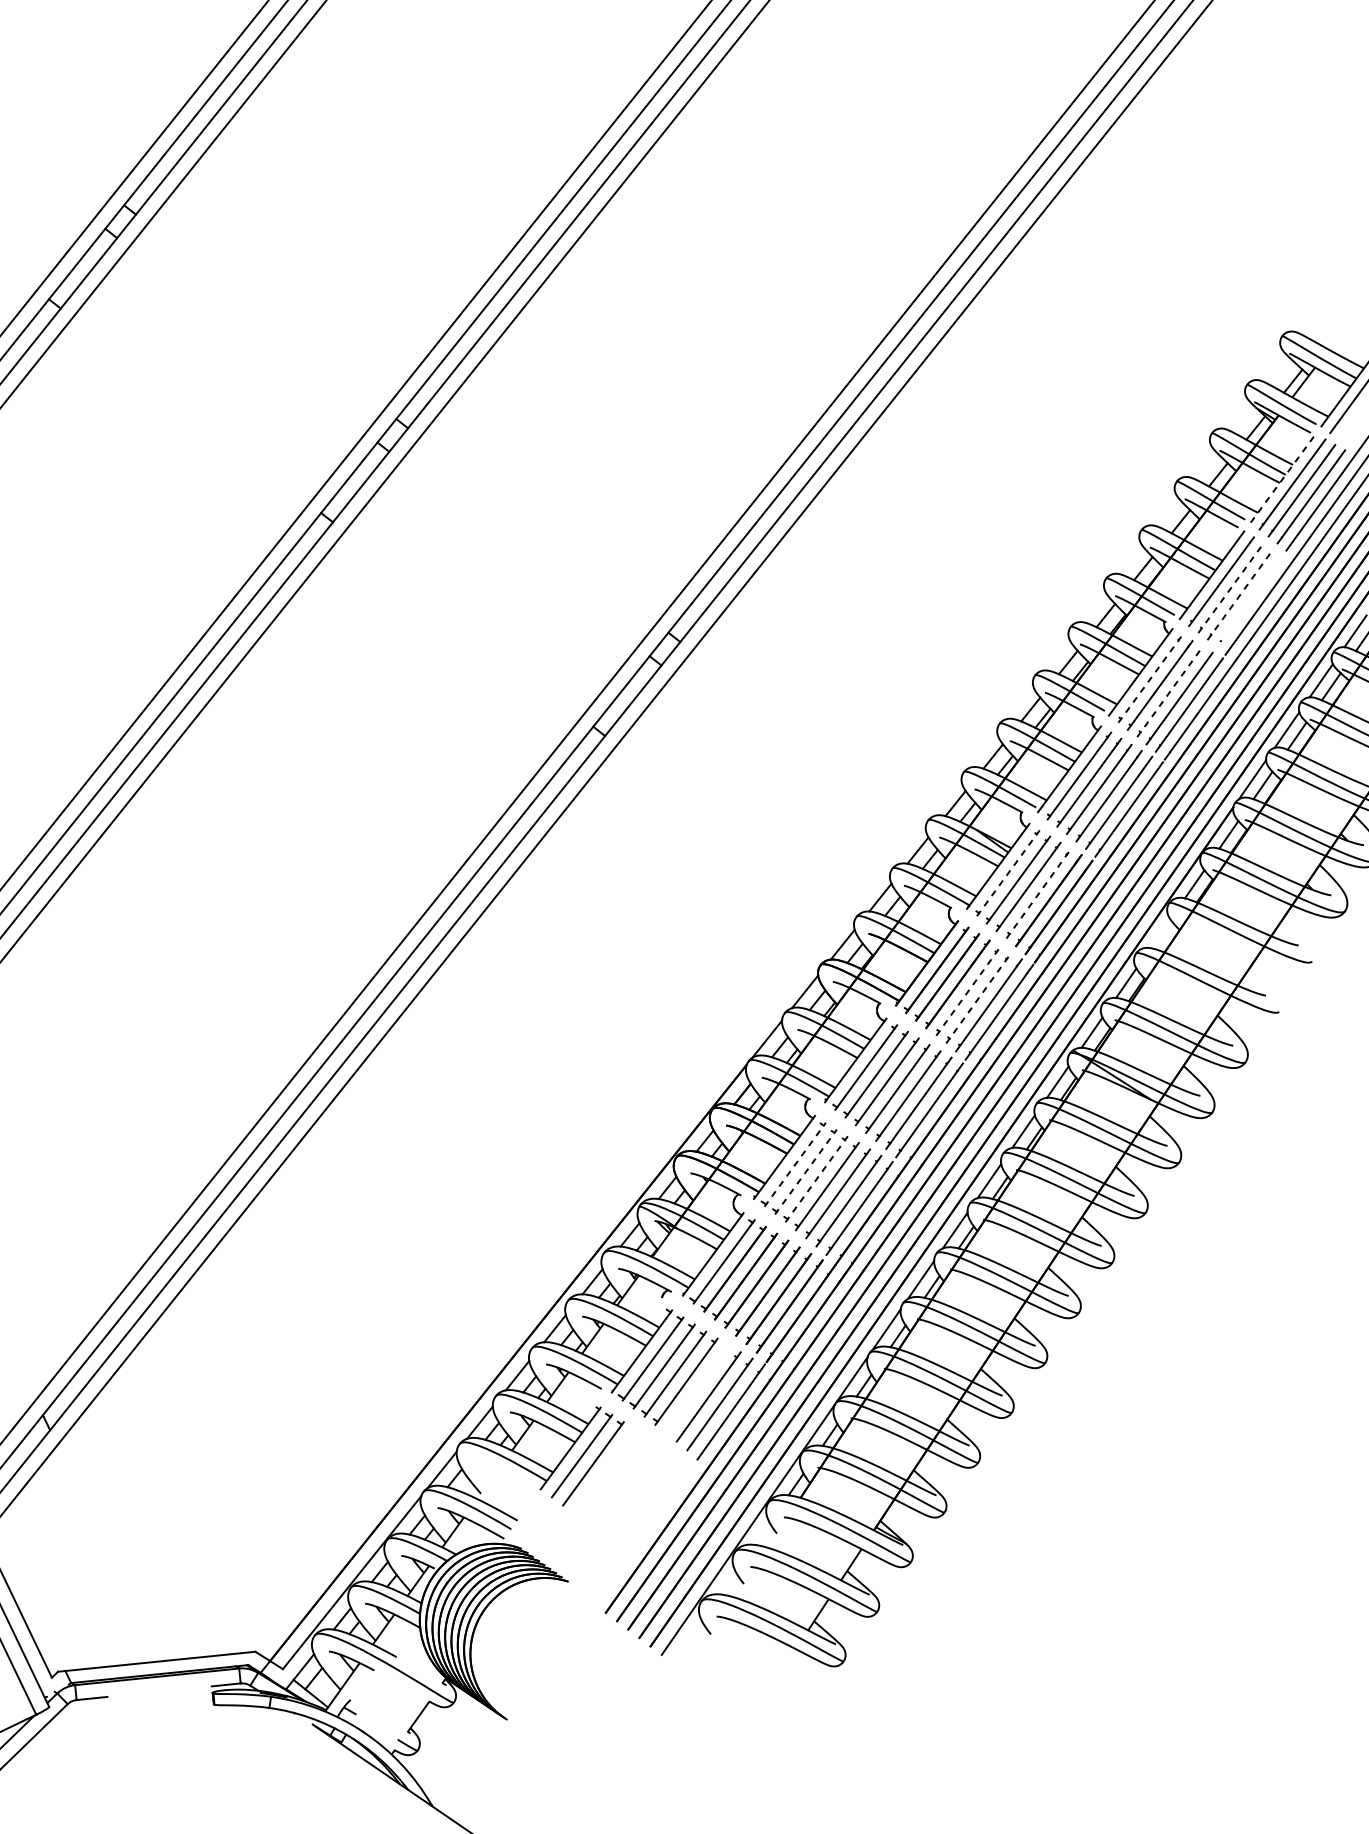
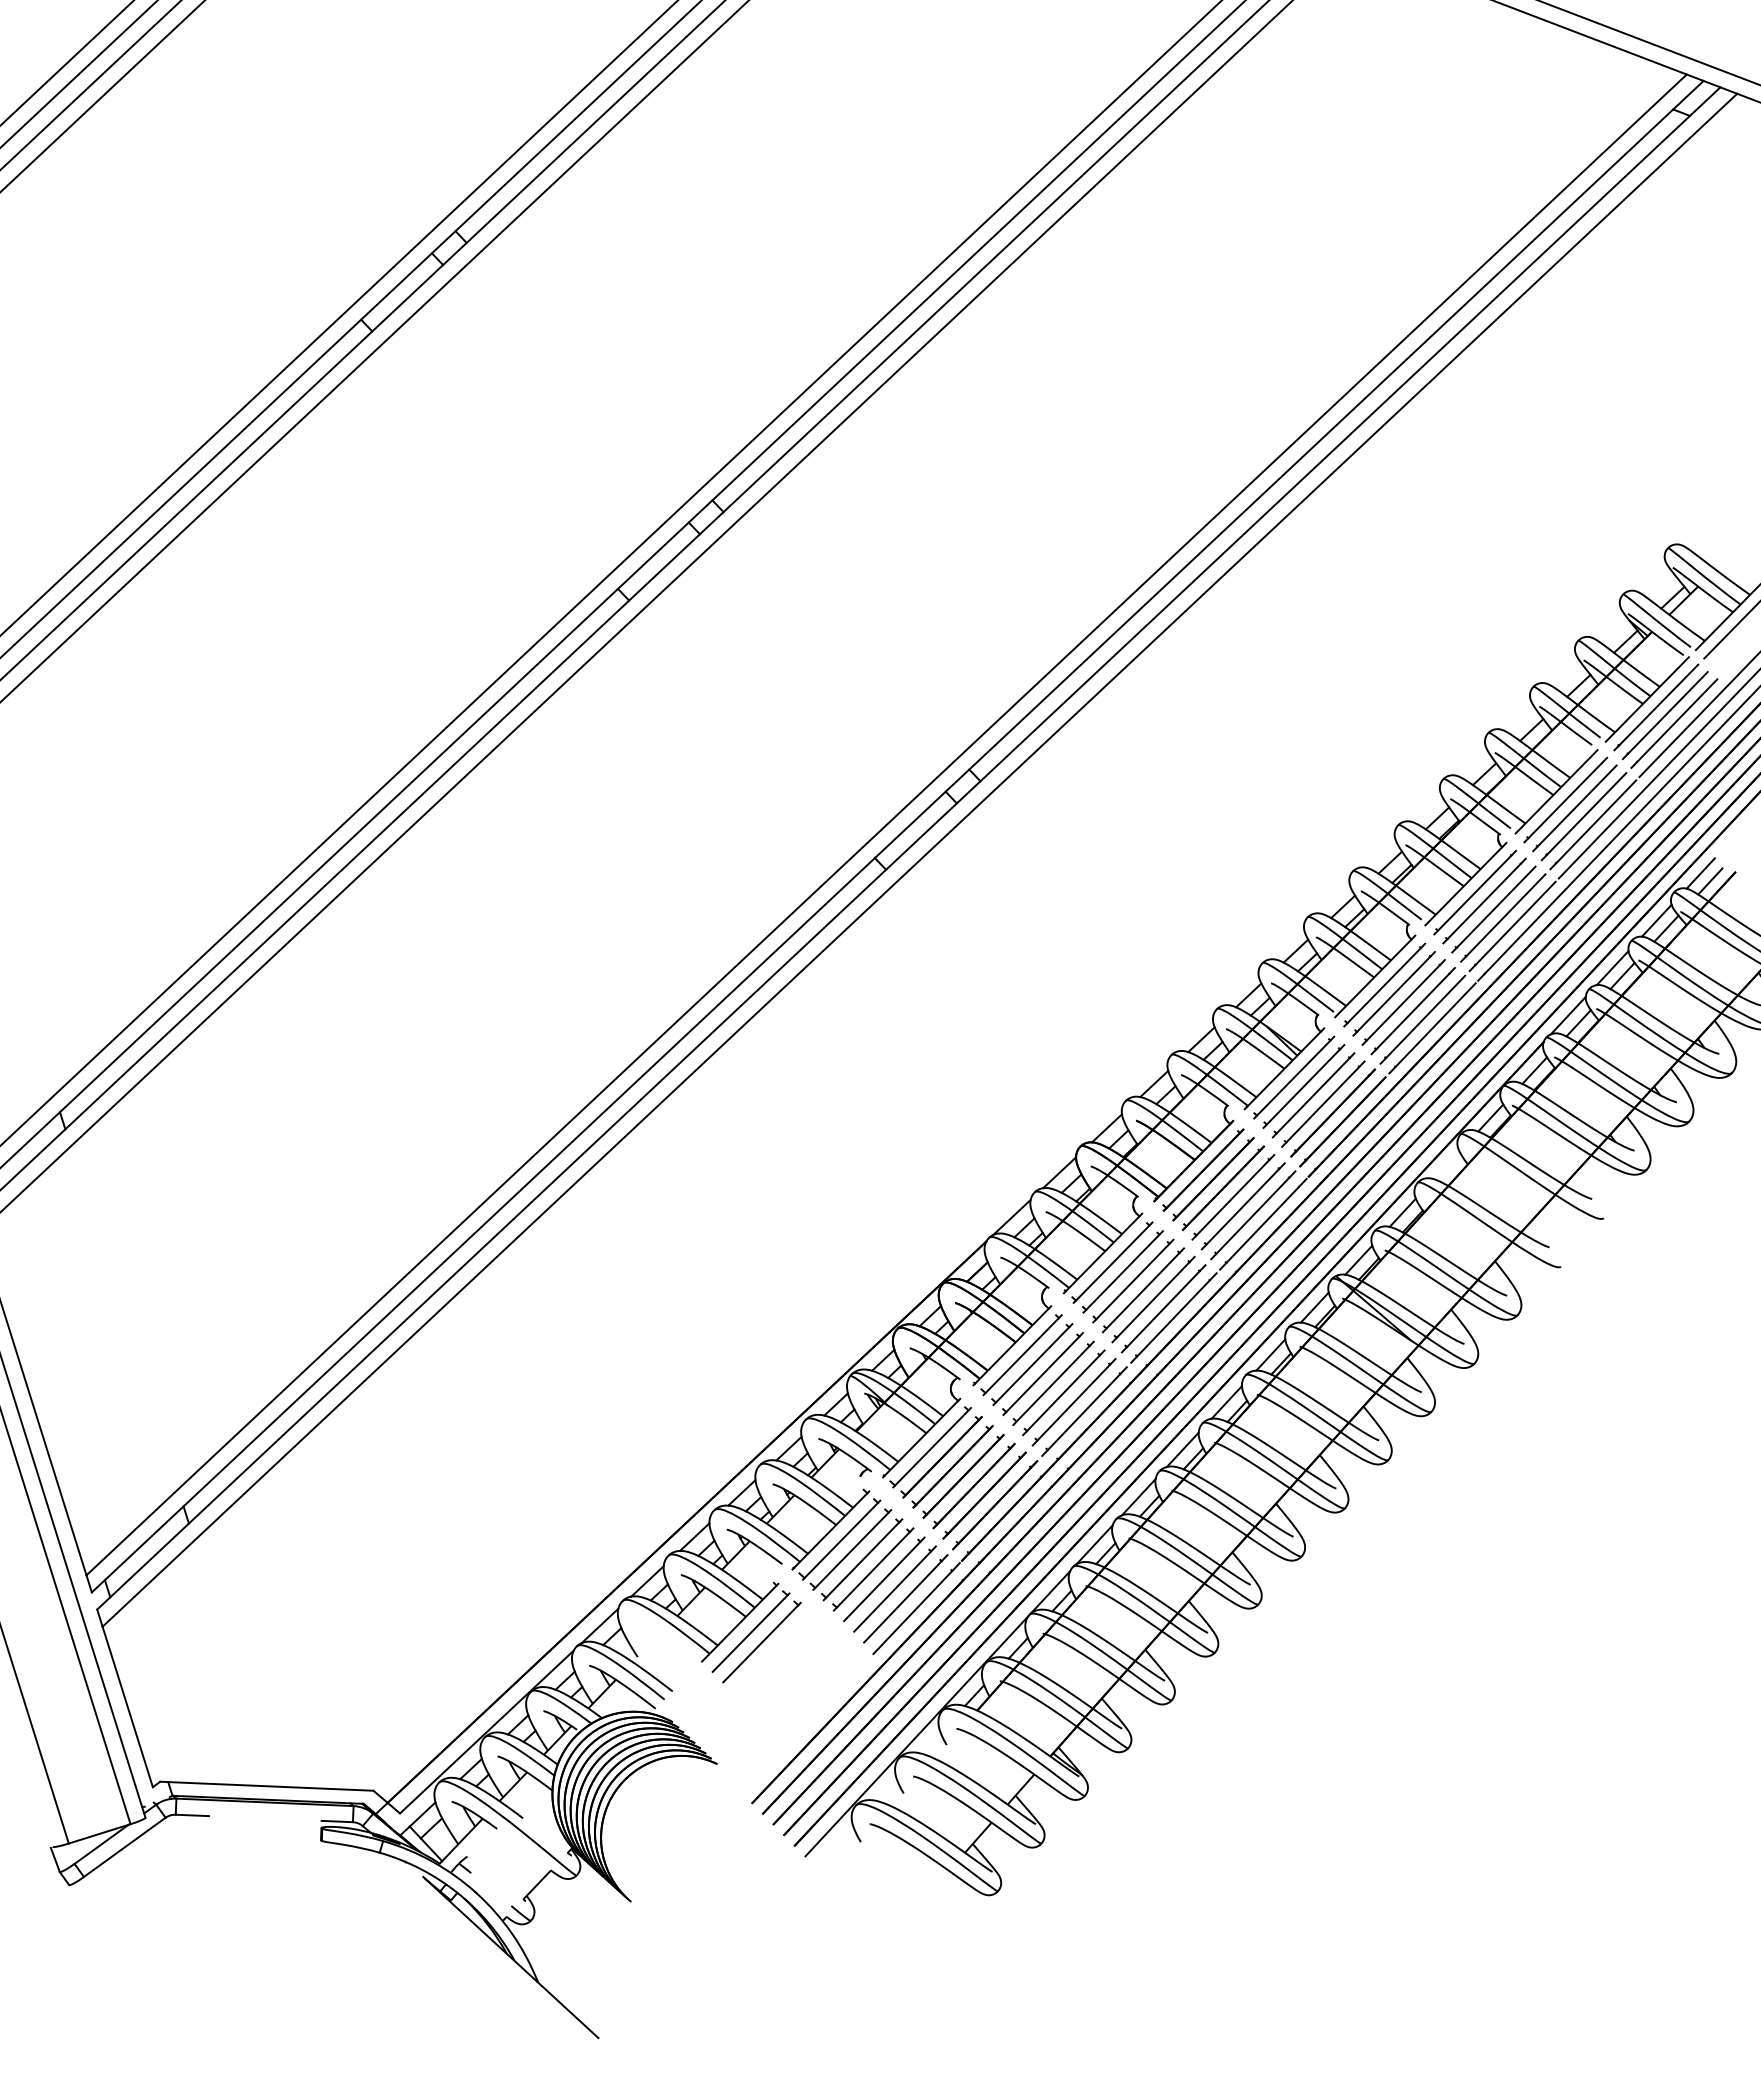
line: (1283, 478) -> (1647, 699), dashed -> solid
line: (1230, 588) -> (1574, 808), dashed -> solid
line: (1240, 594) -> (1584, 816), dashed -> solid
line: (1250, 600) -> (1593, 824), added
line: (1150, 678) -> (1475, 892), dashed -> solid
line: (1169, 692) -> (1493, 909), dashed -> solid
line: (1008, 873) -> (1294, 1077), dashed -> solid
line: (1038, 893) -> (1323, 1103), dashed -> solid
line: (968, 991) -> (1233, 1197), dashed -> solid
line: (978, 998) -> (1243, 1206), dashed -> solid
line: (795, 1165) -> (1022, 1355), dashed -> solid
line: (806, 1171) -> (1033, 1364), dashed -> solid
line: (816, 1178) -> (1043, 1373), dashed -> solid
part: (697, 1389) -> (884, 1579), added

